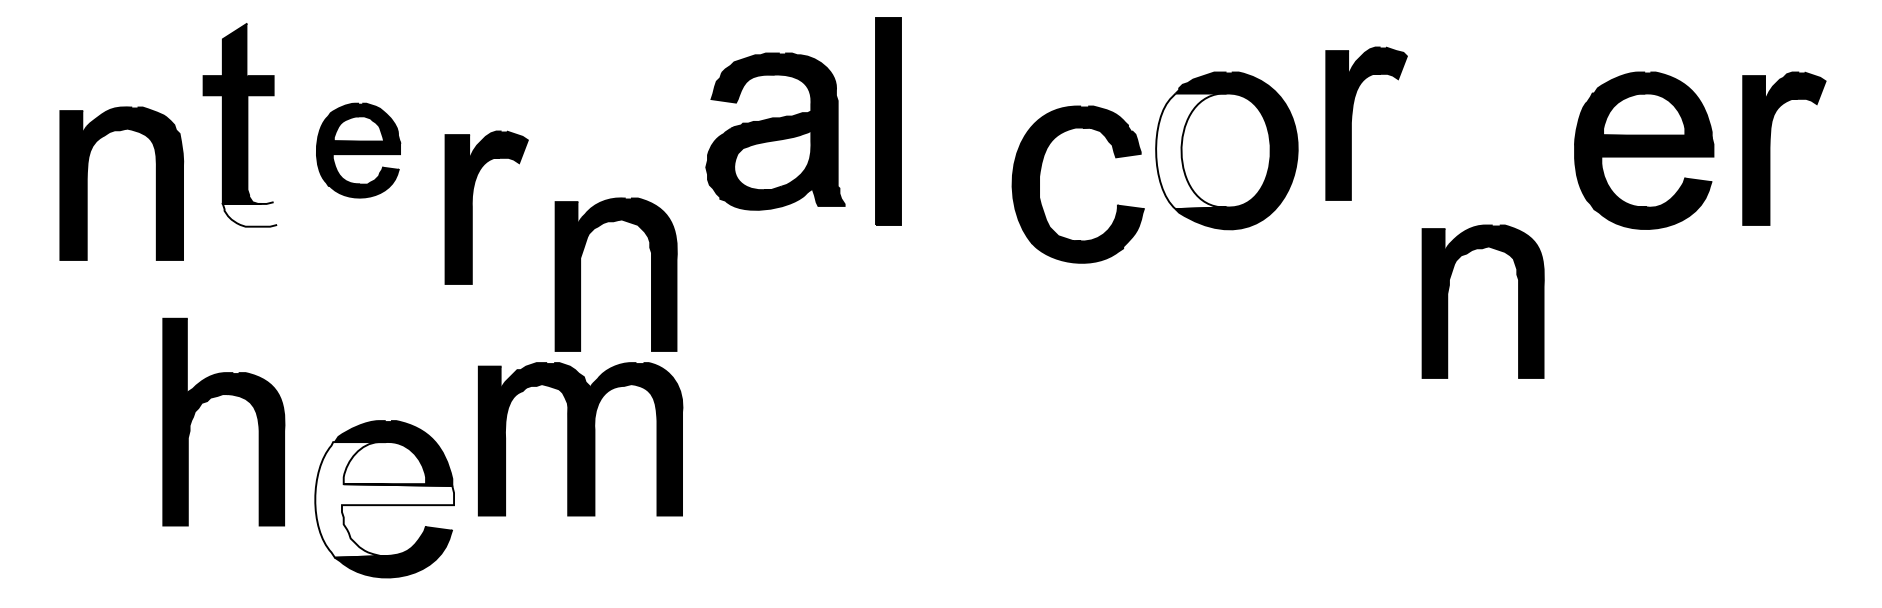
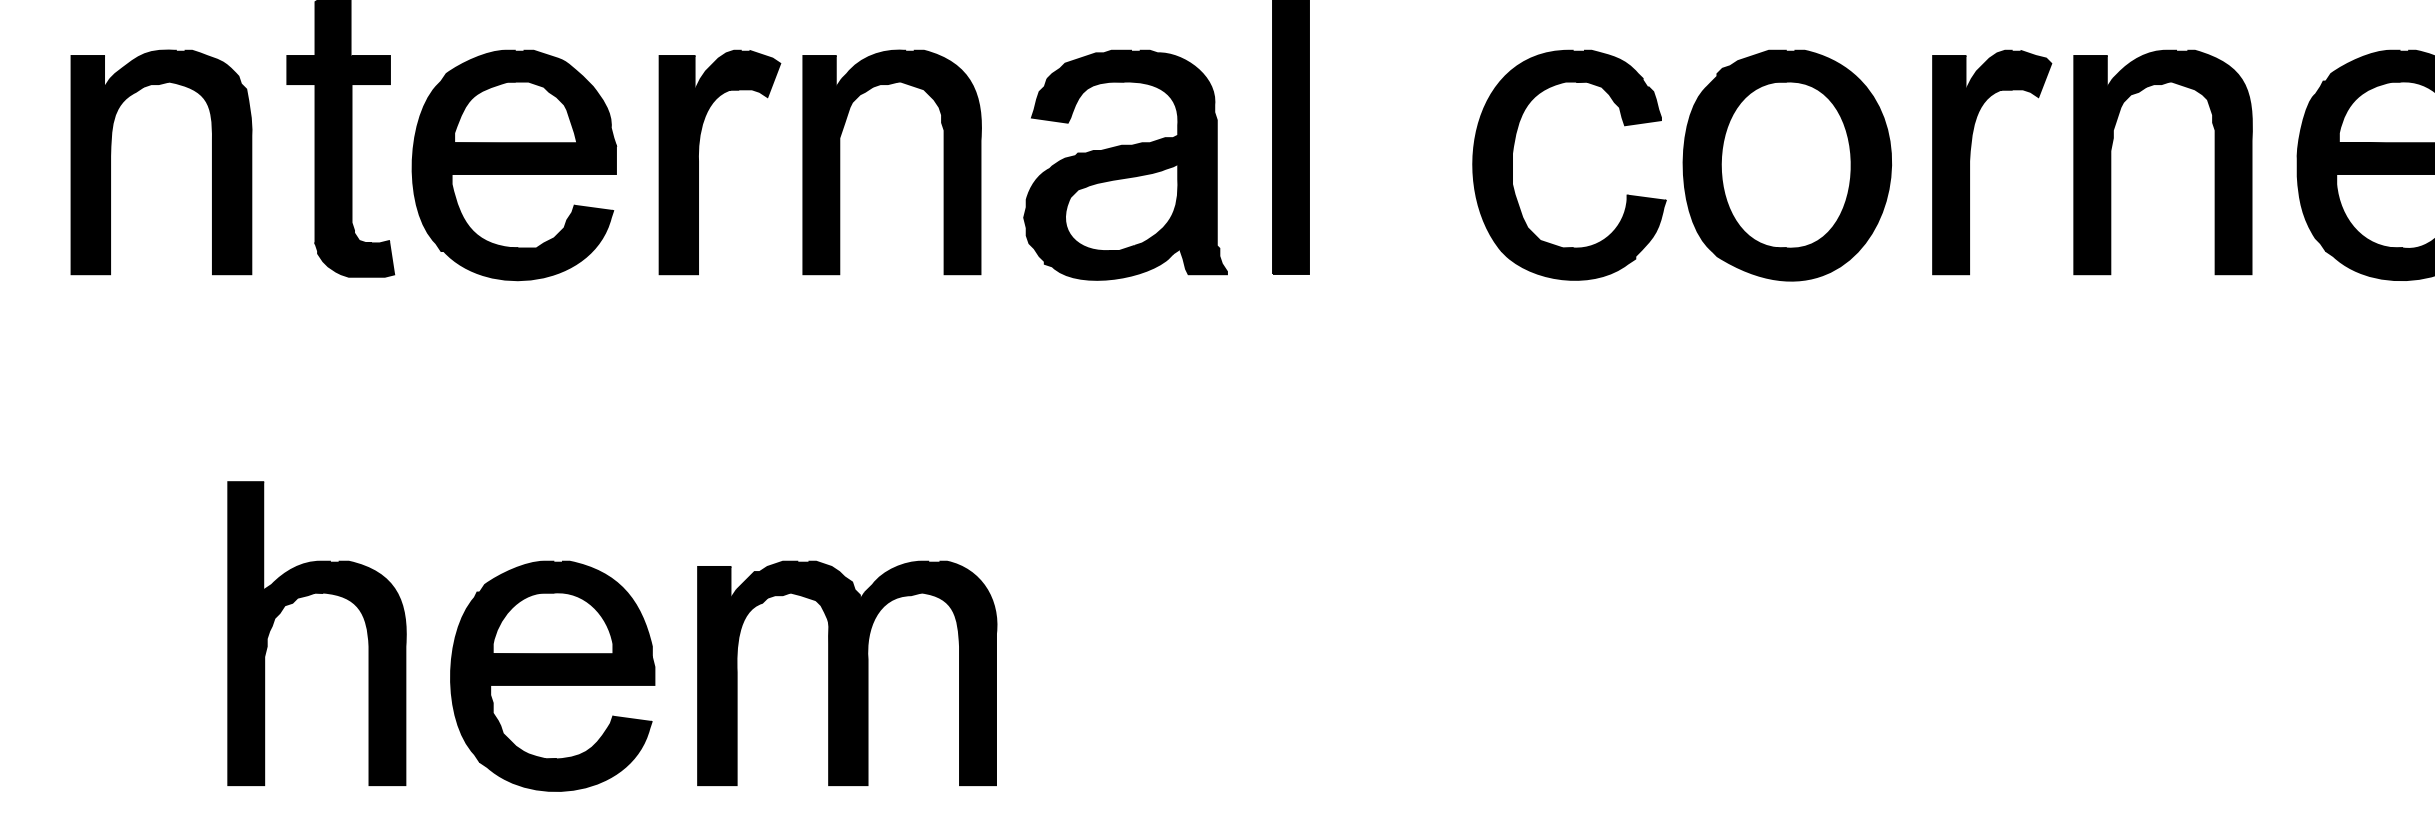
part: (1352, 118) -> (1971, 154), moved
part: (775, 131) -> (1125, 165), moved
part: (358, 150) -> (514, 165), size x1.67
fill: (1191, 151) -> (1735, 166), added
part: (87, 183) -> (111, 162), moved
part: (1039, 184) -> (1512, 165), moved
part: (472, 207) -> (699, 162), moved
fill: (249, 214) -> (354, 258), added
part: (580, 274) -> (839, 162), moved
part: (1448, 301) -> (2112, 162), moved
part: (216, 397) -> (306, 597), moved
part: (580, 439) -> (847, 673), moved
fill: (384, 499) -> (552, 676), added

